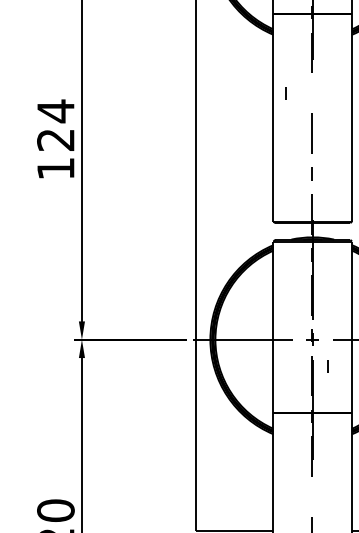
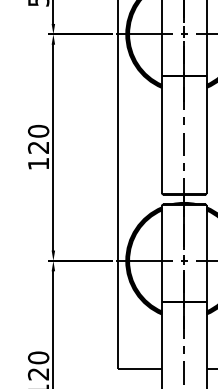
line: (284, 92) -> (183, 120), moved
text: (55, 111) -> (38, 131), 124 -> 120
line: (327, 365) -> (183, 349), moved

